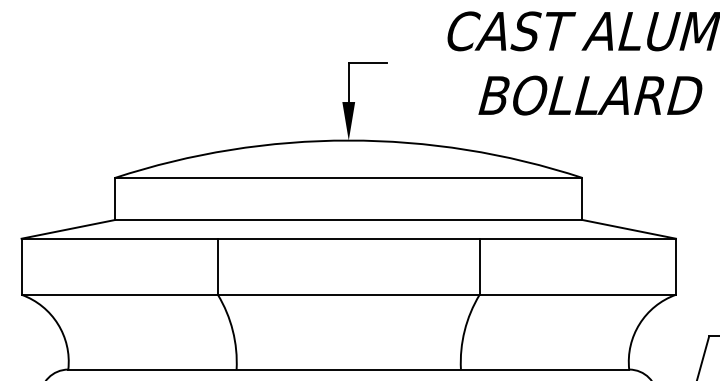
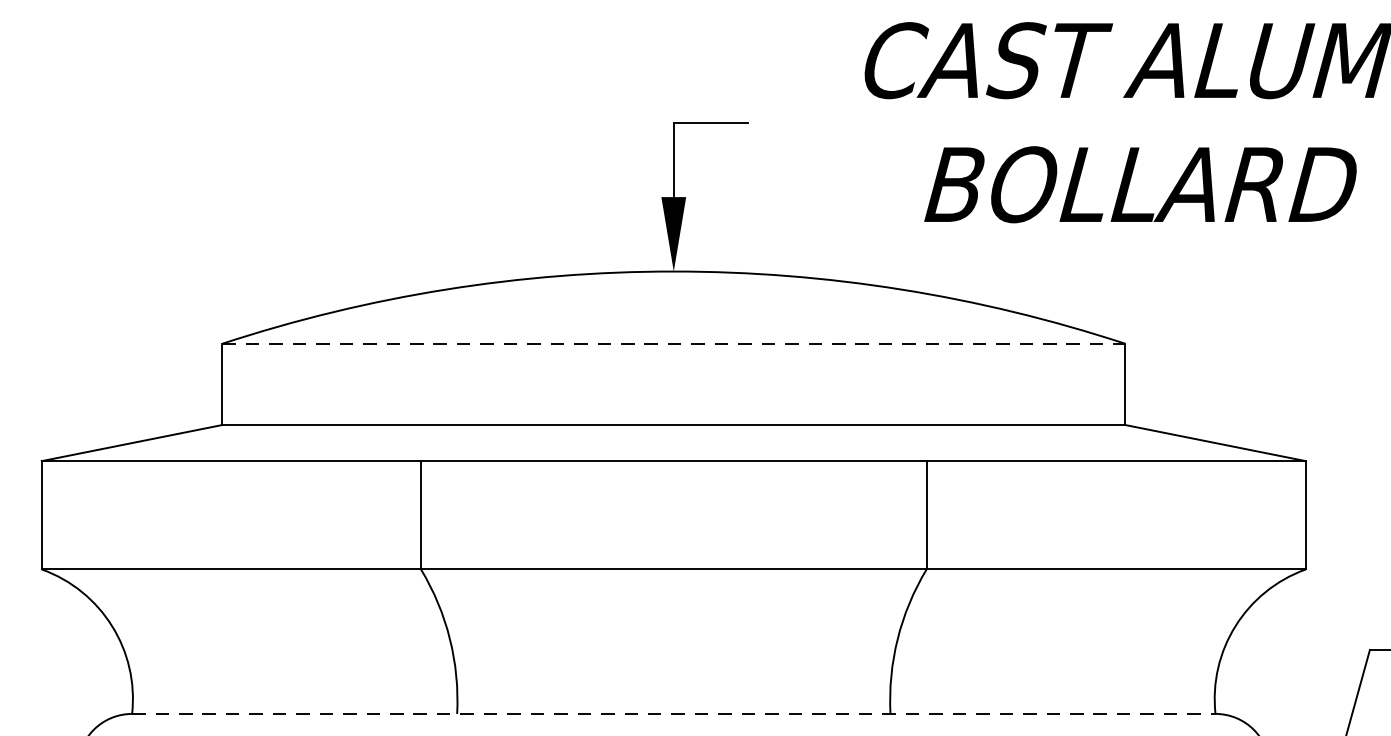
line: (348, 177) -> (673, 342), solid -> dashed
line: (349, 369) -> (675, 713), solid -> dashed

